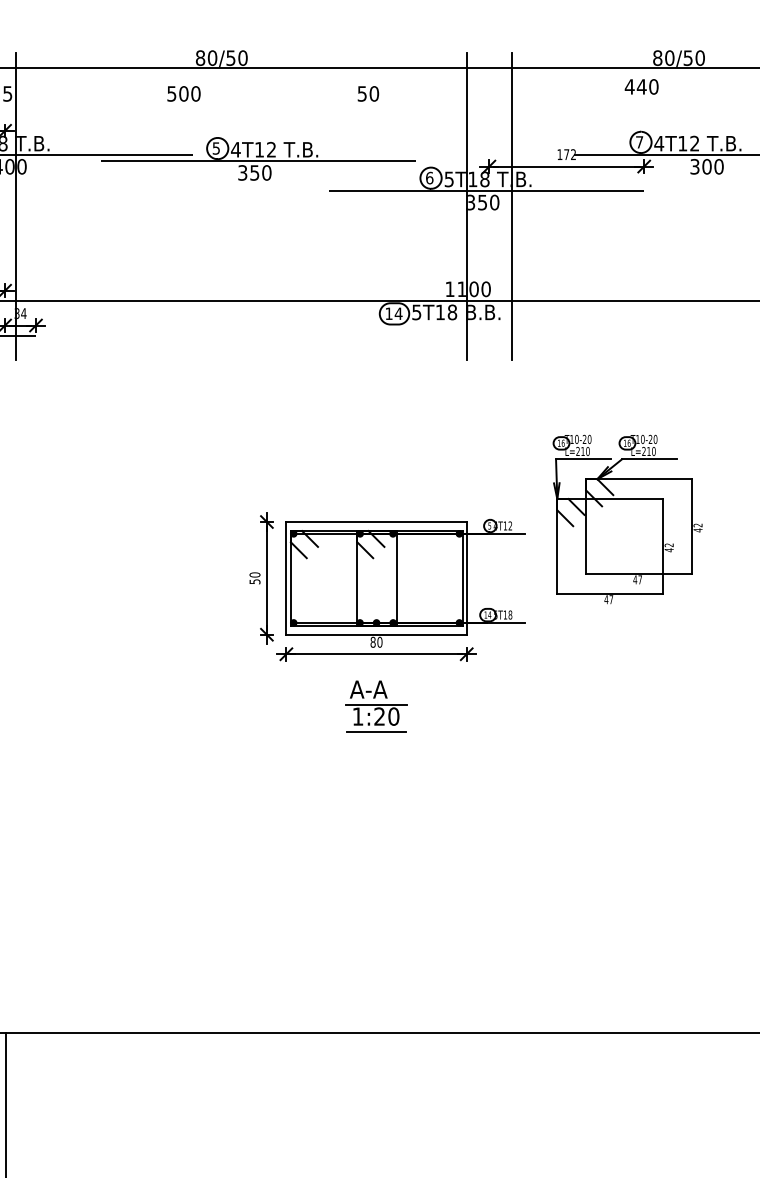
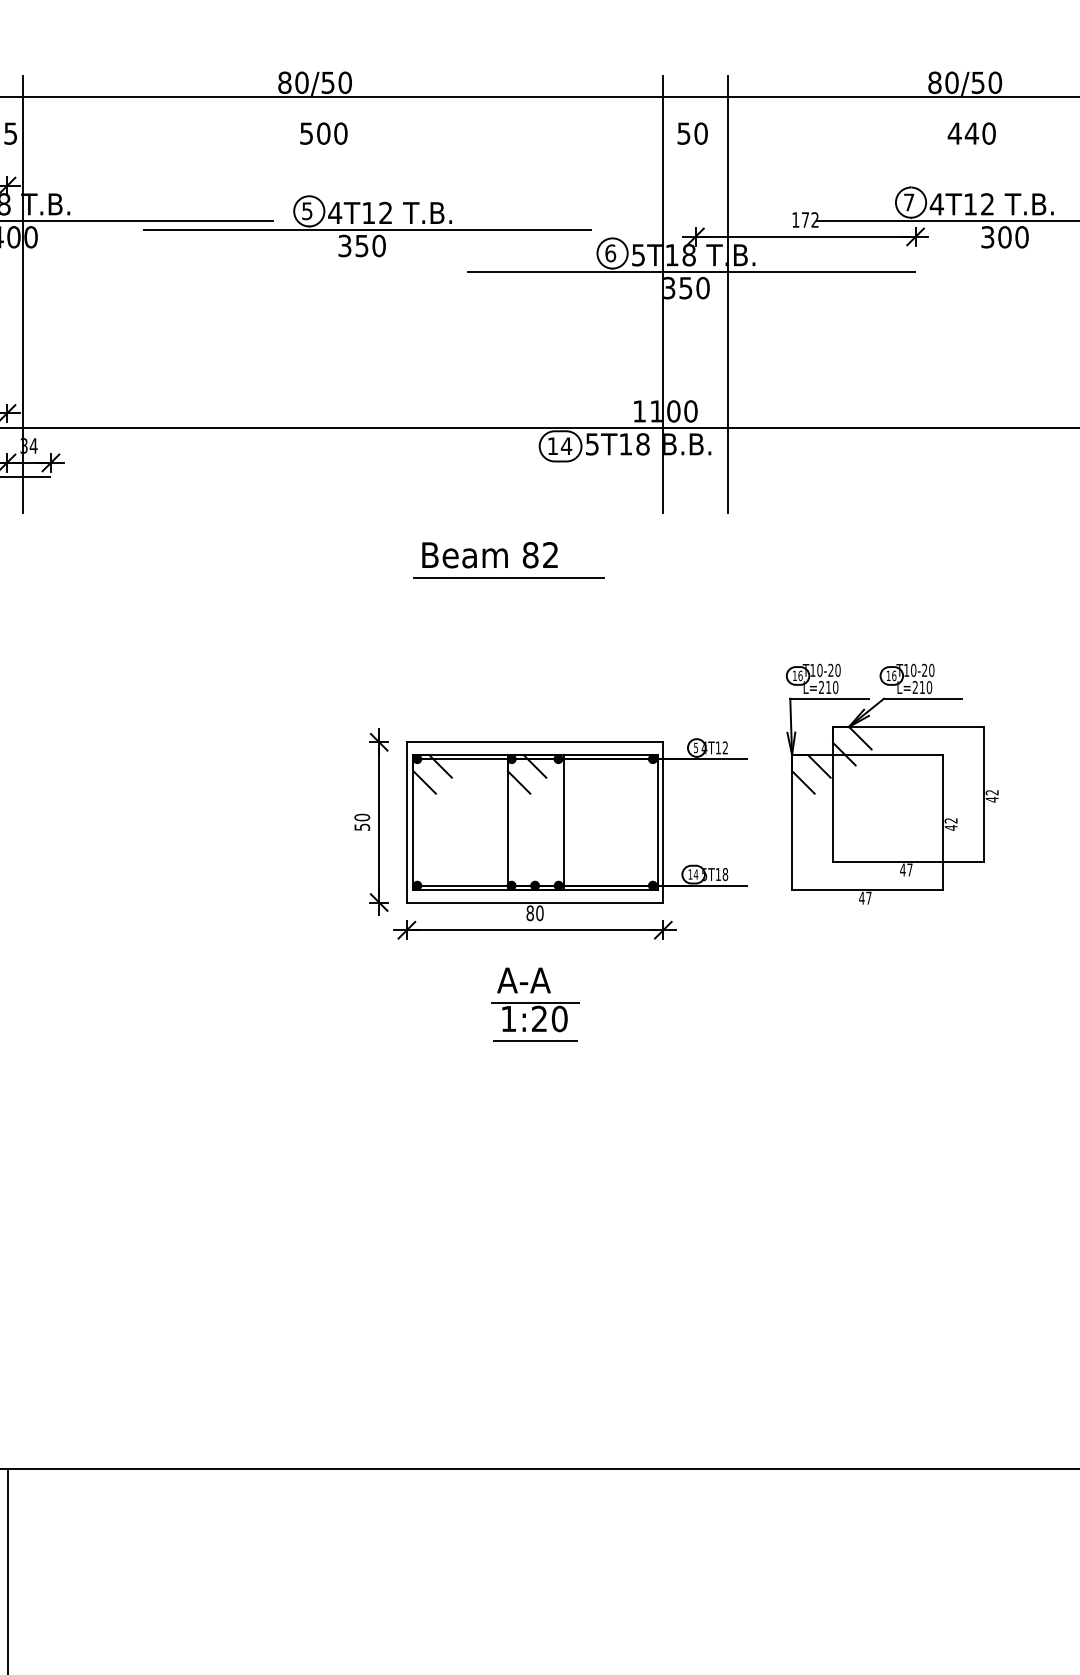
text: (641, 86) -> (971, 133), moved
text: (183, 93) -> (323, 133), moved
text: (368, 93) -> (692, 133), moved
part: (357, 393) -> (508, 559), added
part: (627, 519) -> (891, 784), moved

